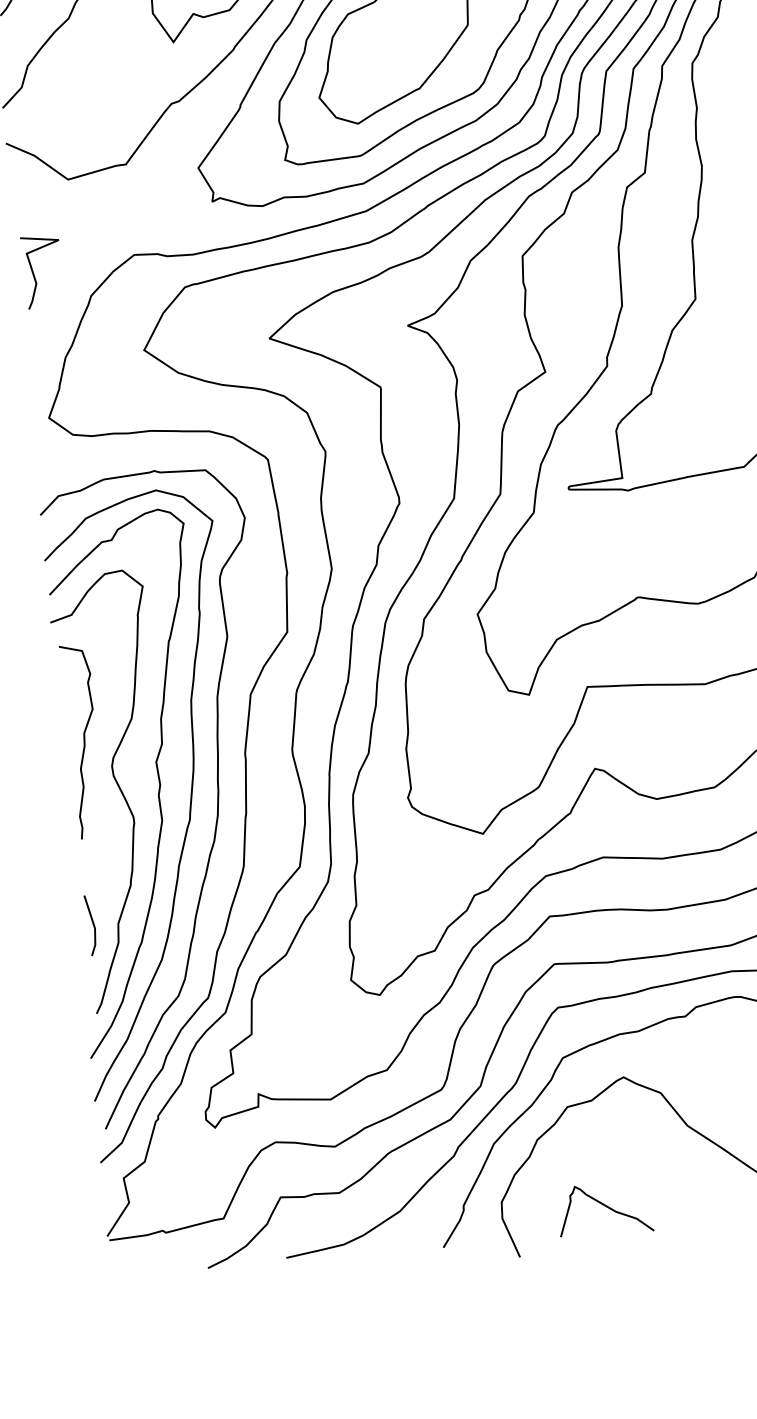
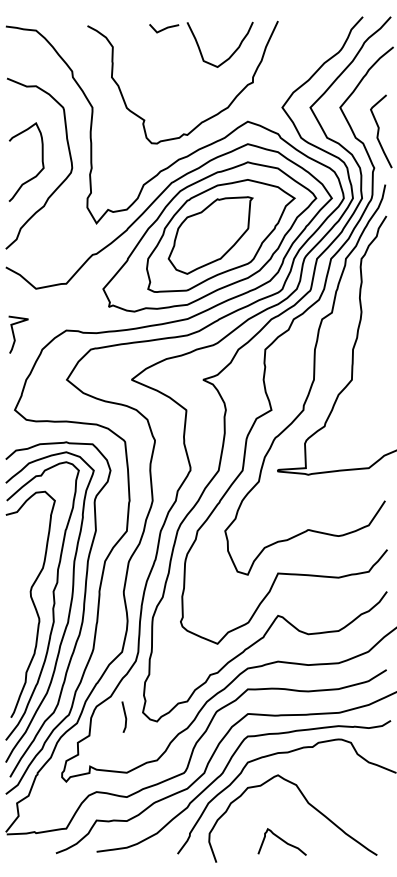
curve: (82, 741) -> (16, 577), removed
line: (91, 924) -> (124, 716), moved
curve: (603, 1206) -> (281, 840), moved

